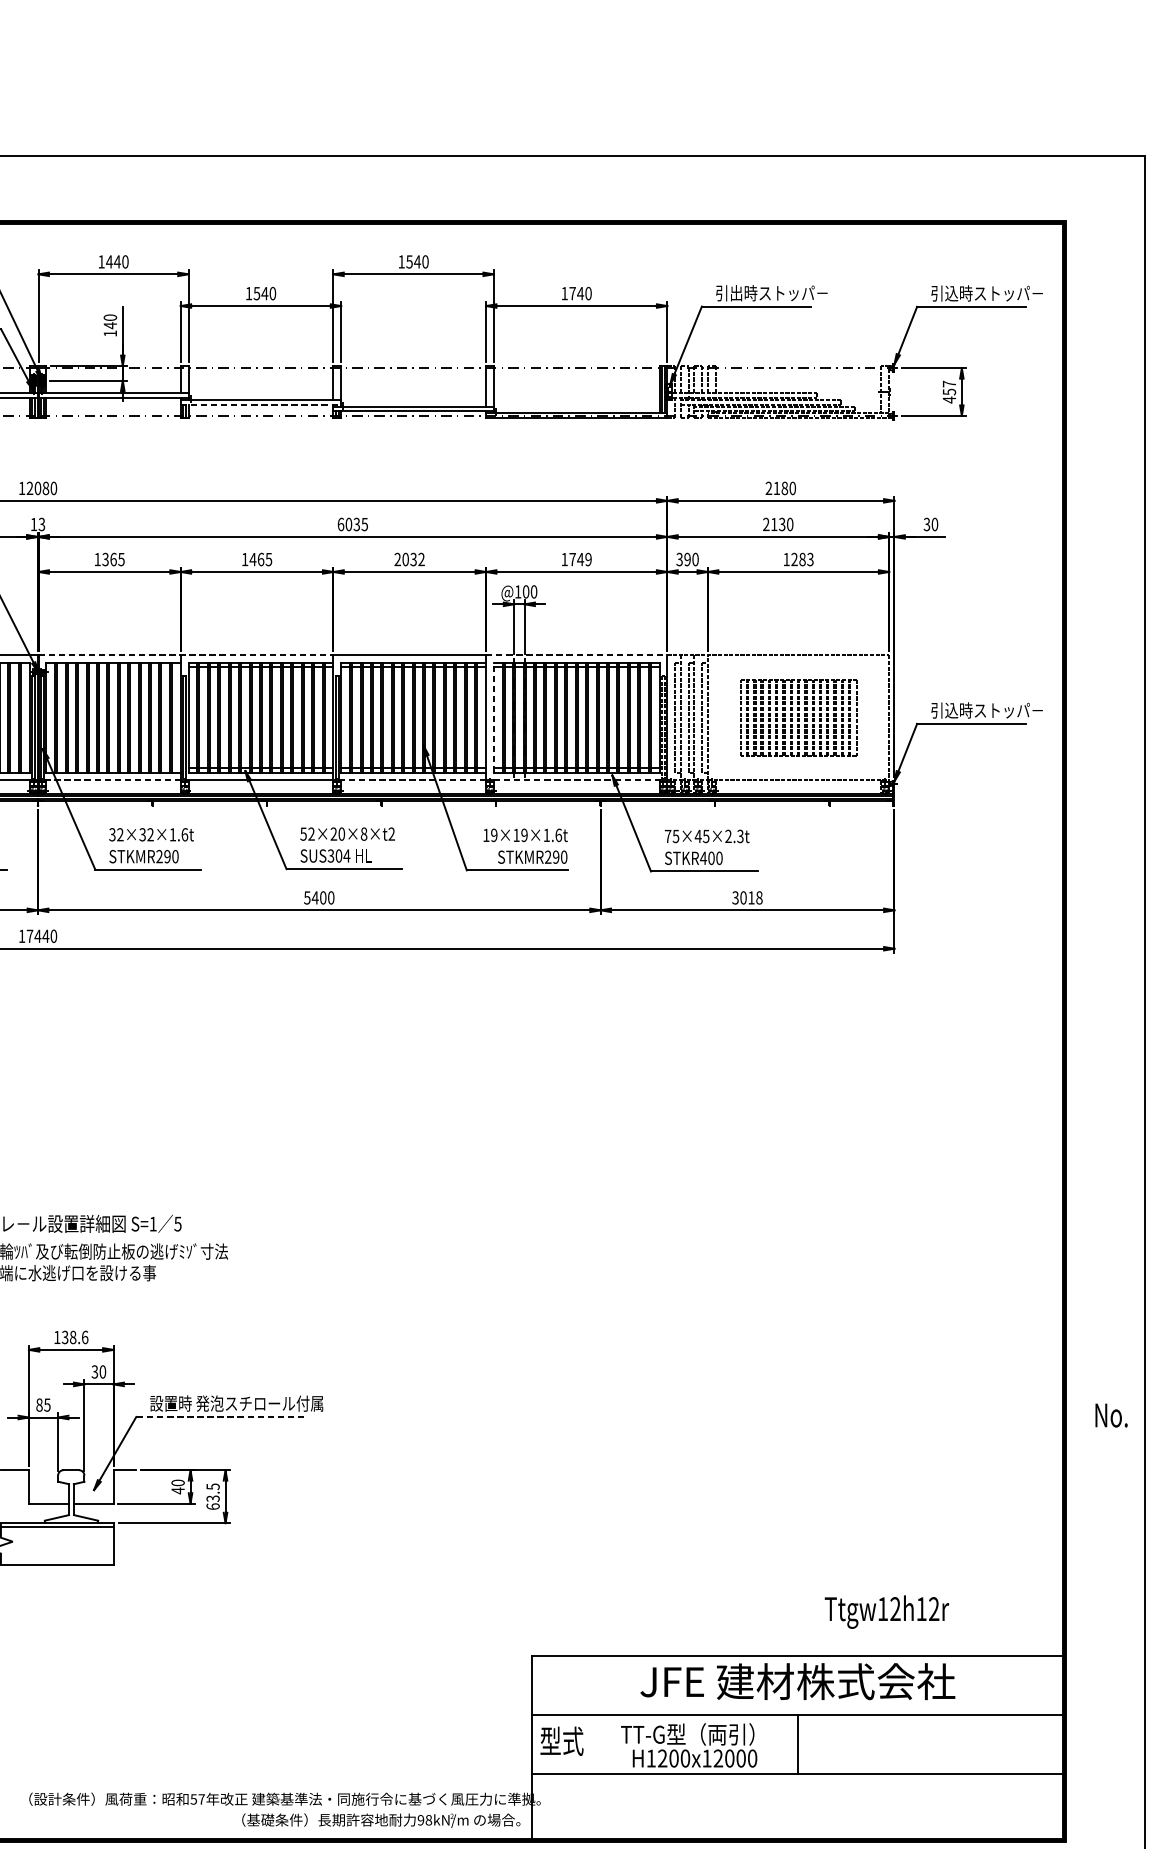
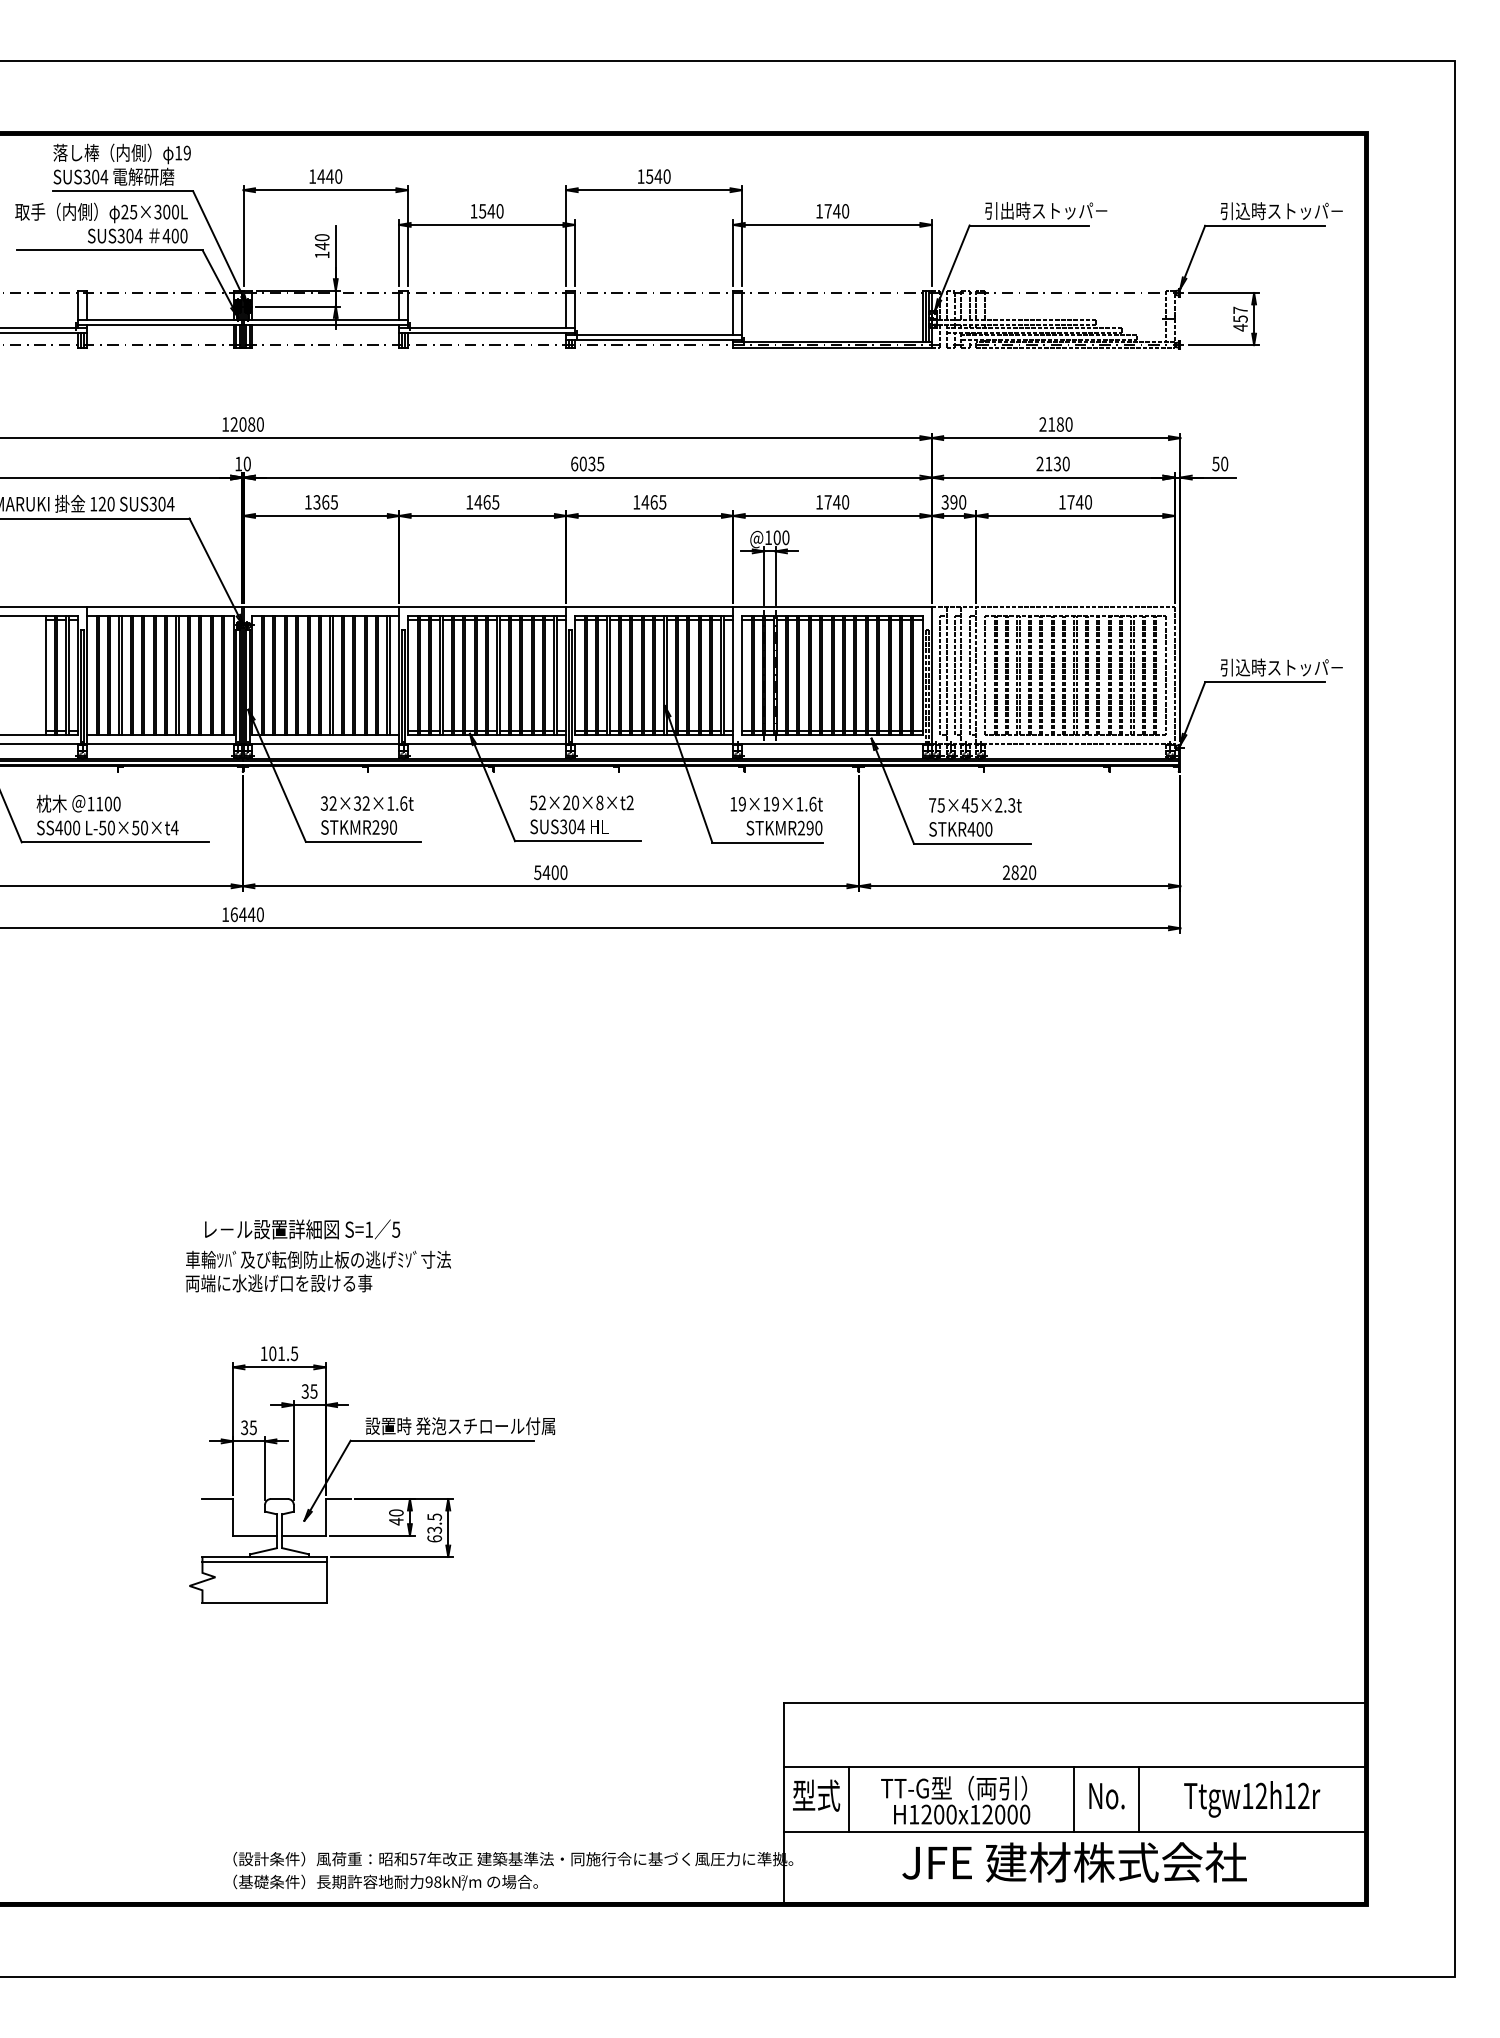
line: (261, 404) -> (487, 332), dashed -> solid
text: (41, 524) -> (246, 463), 13 -> 10
text: (926, 524) -> (1215, 463), 30 -> 50
text: (409, 559) -> (649, 502), 2032 -> 1465
text: (588, 559) -> (845, 502), 1749 -> 1740
text: (802, 559) -> (1079, 502), 1283 -> 1740
line: (186, 655) -> (405, 607), dashed -> solid
line: (577, 655) -> (833, 607), dashed -> solid
line: (493, 717) -> (741, 675), dashed -> solid
part: (798, 717) -> (1075, 675), size x1.43
line: (113, 780) -> (325, 744), dashed -> solid
line: (413, 780) -> (653, 744), dashed -> solid
line: (580, 780) -> (836, 744), dashed -> solid
text: (747, 897) -> (1019, 872), 3018 -> 2820
text: (29, 936) -> (233, 914), 17440 -> 16440
text: (74, 1337) -> (283, 1353), 138.6 -> 101.5
text: (102, 1371) -> (313, 1391), 30 -> 35
text: (39, 1404) -> (244, 1427), 85 -> 35
text: (1111, 1415) -> (1106, 1796), moved
line: (220, 1416) -> (442, 1440), dashed -> solid
text: (887, 1612) -> (1252, 1799), moved
text: (797, 1681) -> (1074, 1862), moved
line: (591, 1744) -> (848, 1799), added
line: (856, 1744) -> (1138, 1799), added
text: (381, 1820) -> (385, 1882), moved

